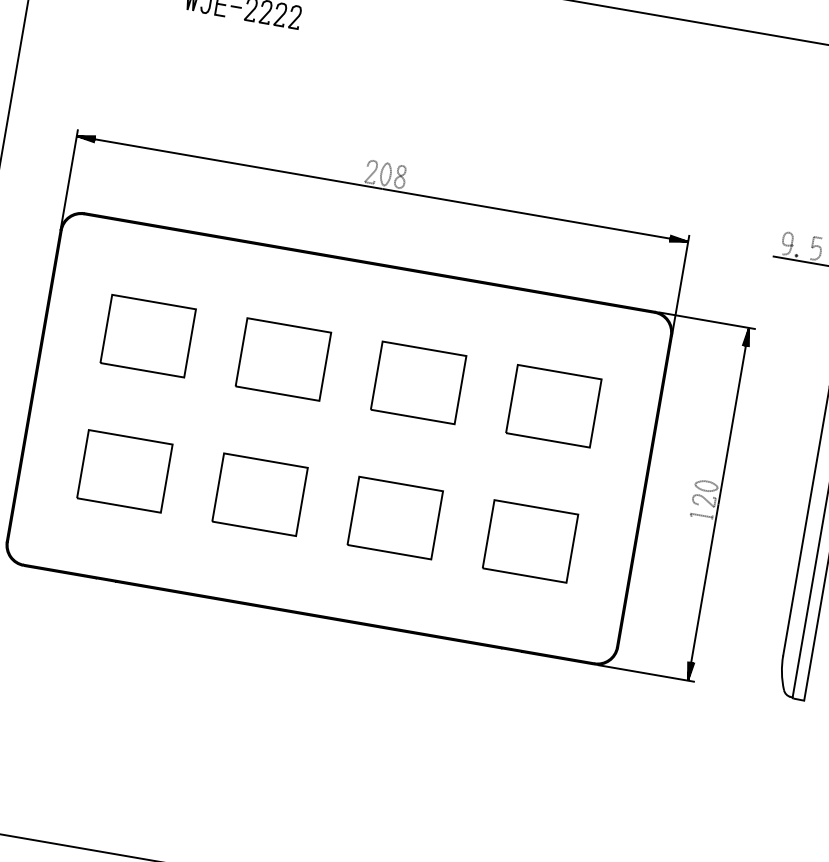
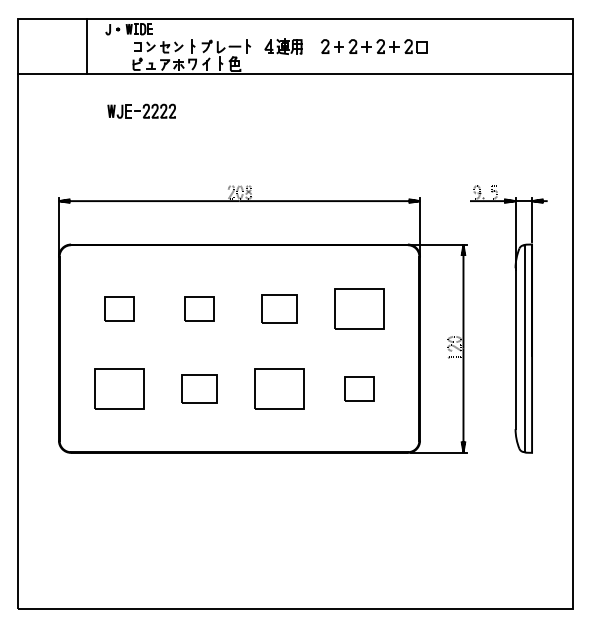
part: (147, 335) -> (119, 308), size x0.6
part: (283, 359) -> (199, 308), size x0.6
part: (418, 382) -> (279, 308), size x0.7
part: (259, 494) -> (199, 388), size x0.7
part: (530, 541) -> (359, 388), size x0.6

